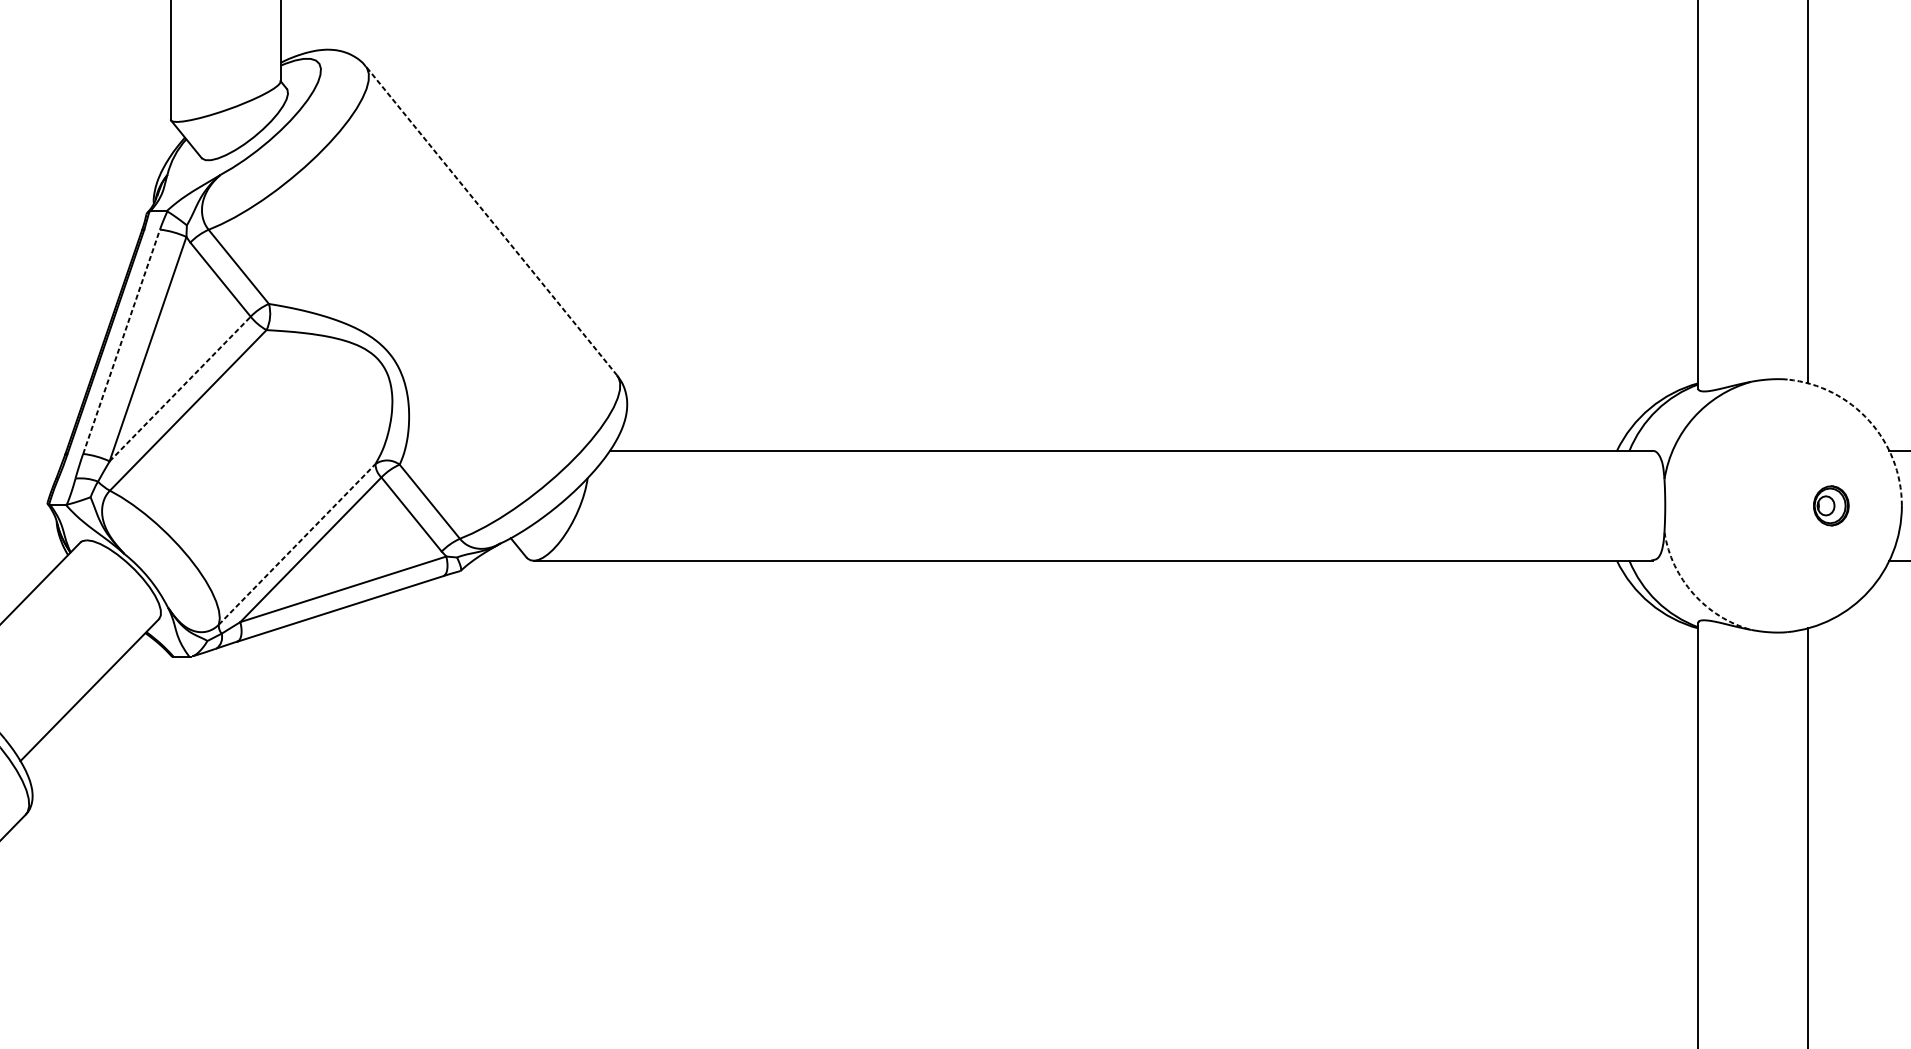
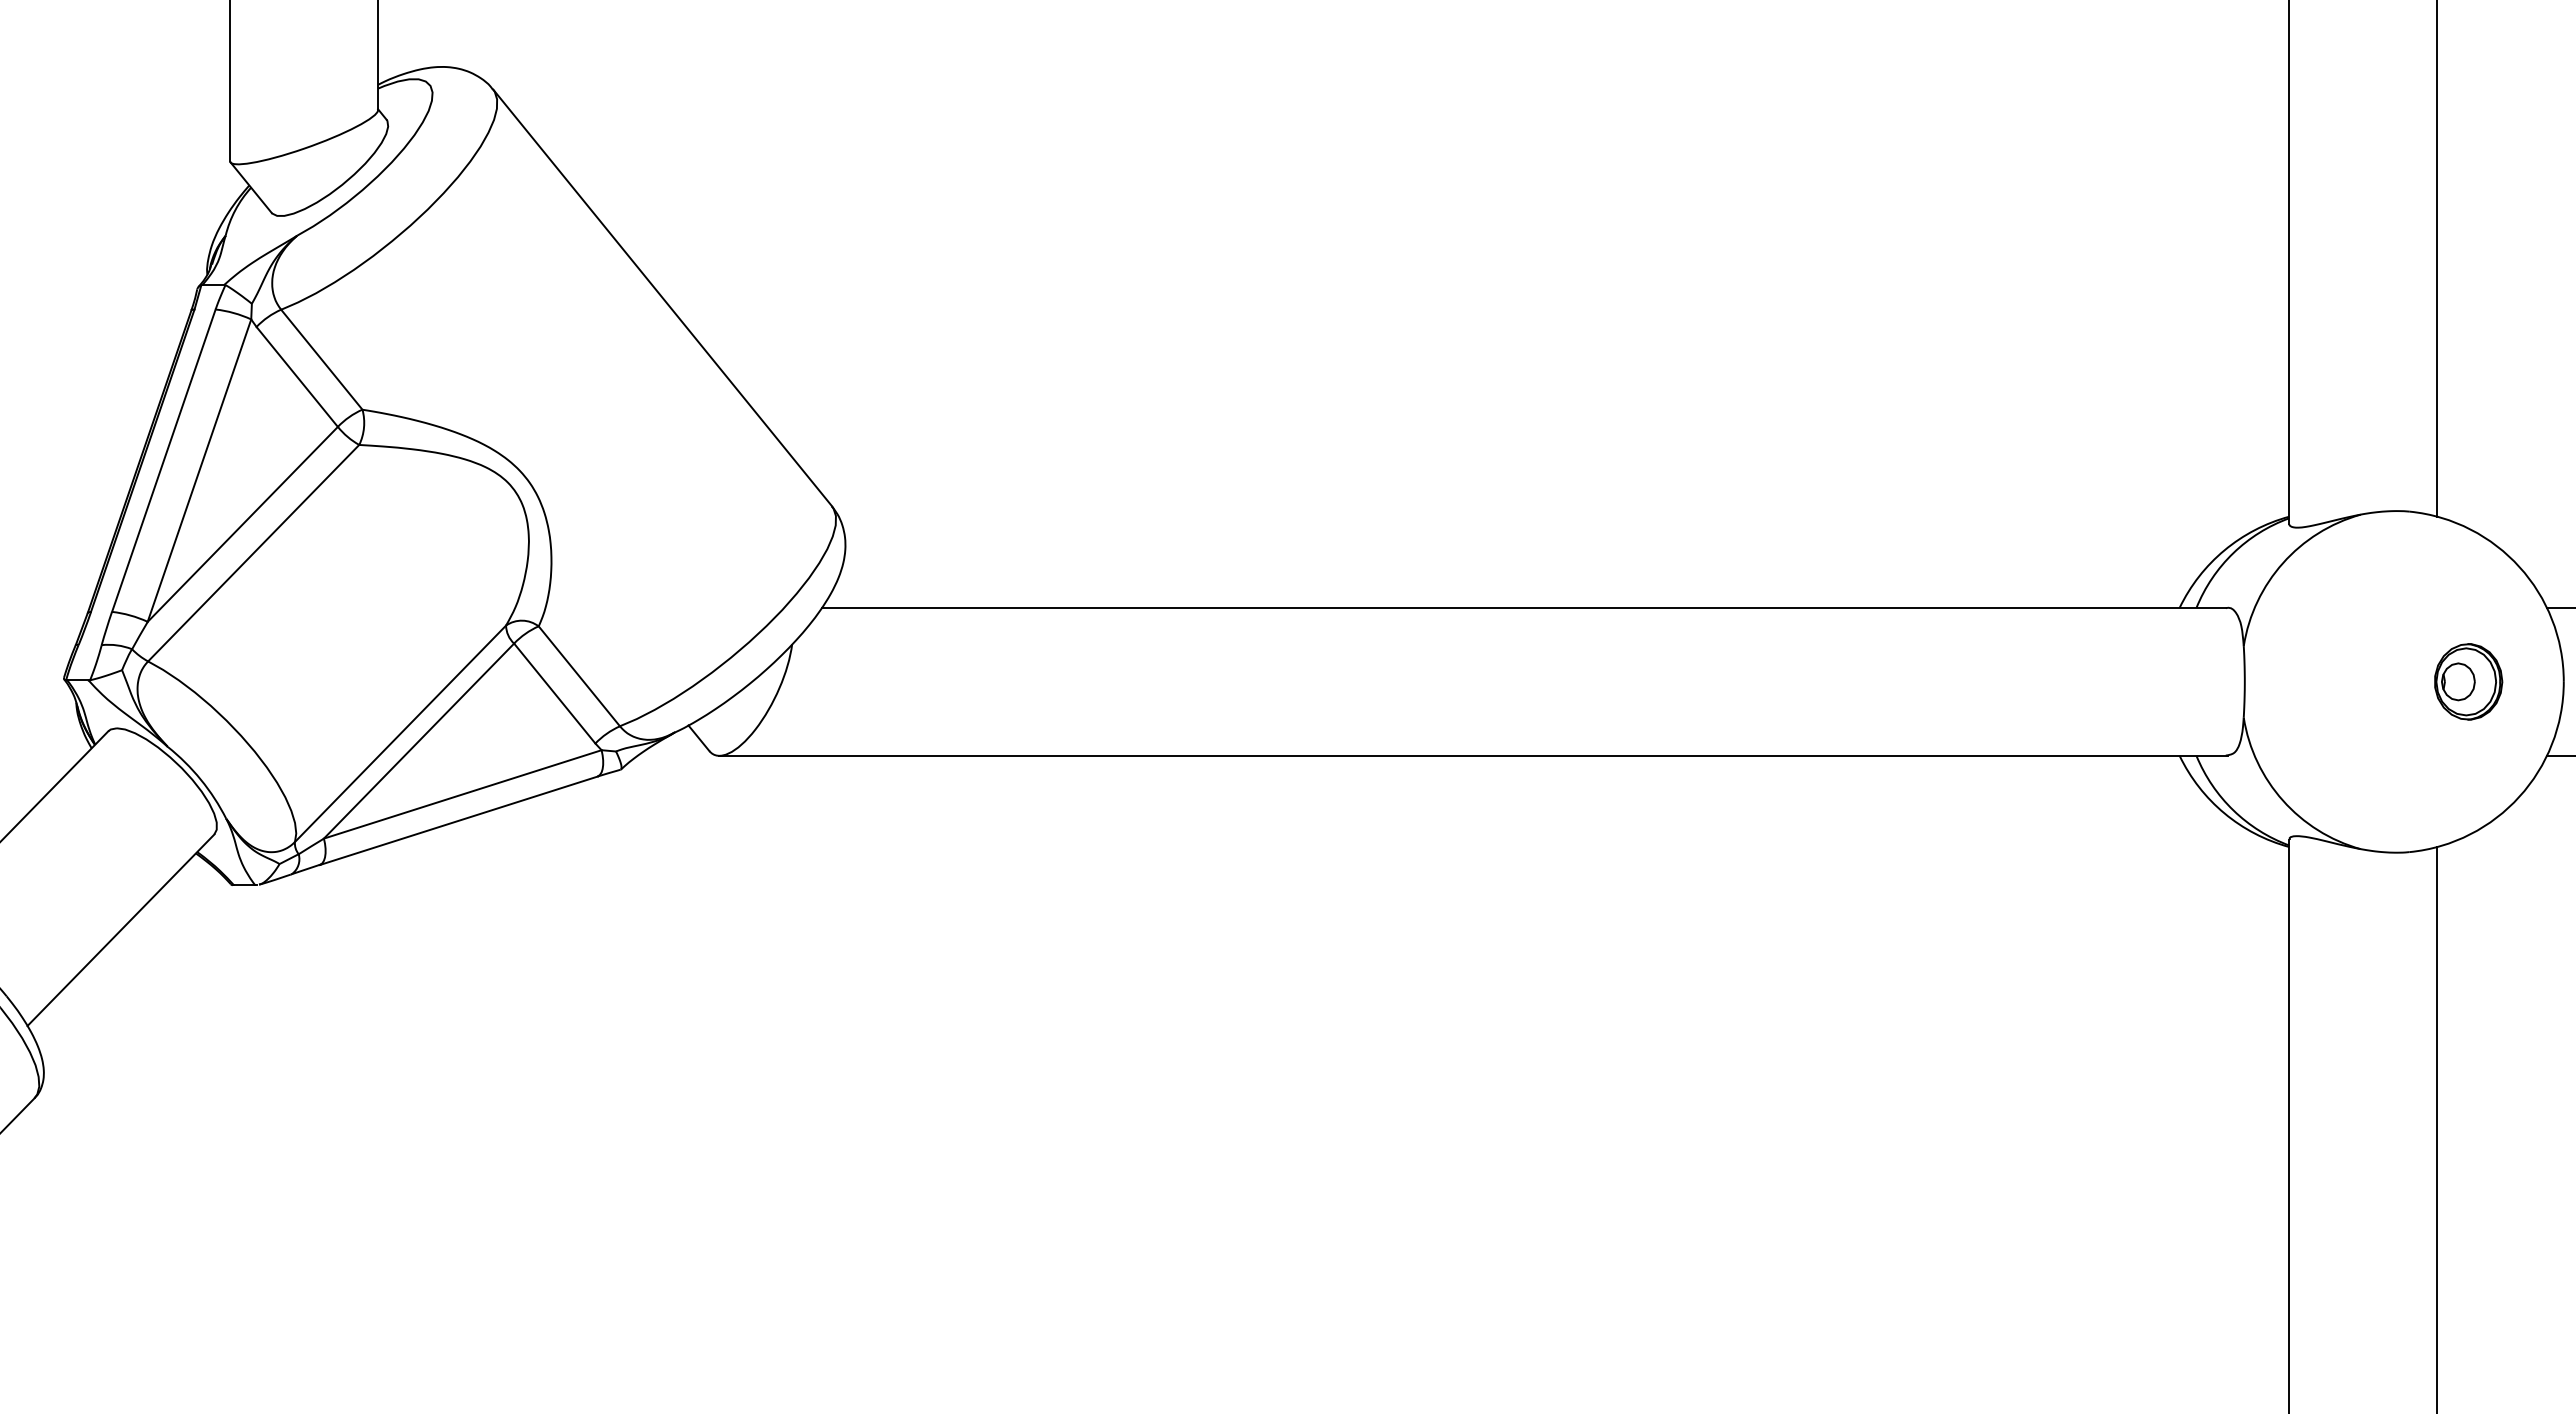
line: (491, 220) -> (662, 297), dashed -> solid
line: (121, 341) -> (163, 460), dashed -> solid
line: (180, 389) -> (243, 524), dashed -> solid
arc: (1869, 421) -> (2519, 567), dashed -> solid
part: (1831, 505) -> (2468, 681), size x1.43
line: (297, 544) -> (400, 733), dashed -> solid
arc: (1693, 593) -> (2283, 800), dashed -> solid

